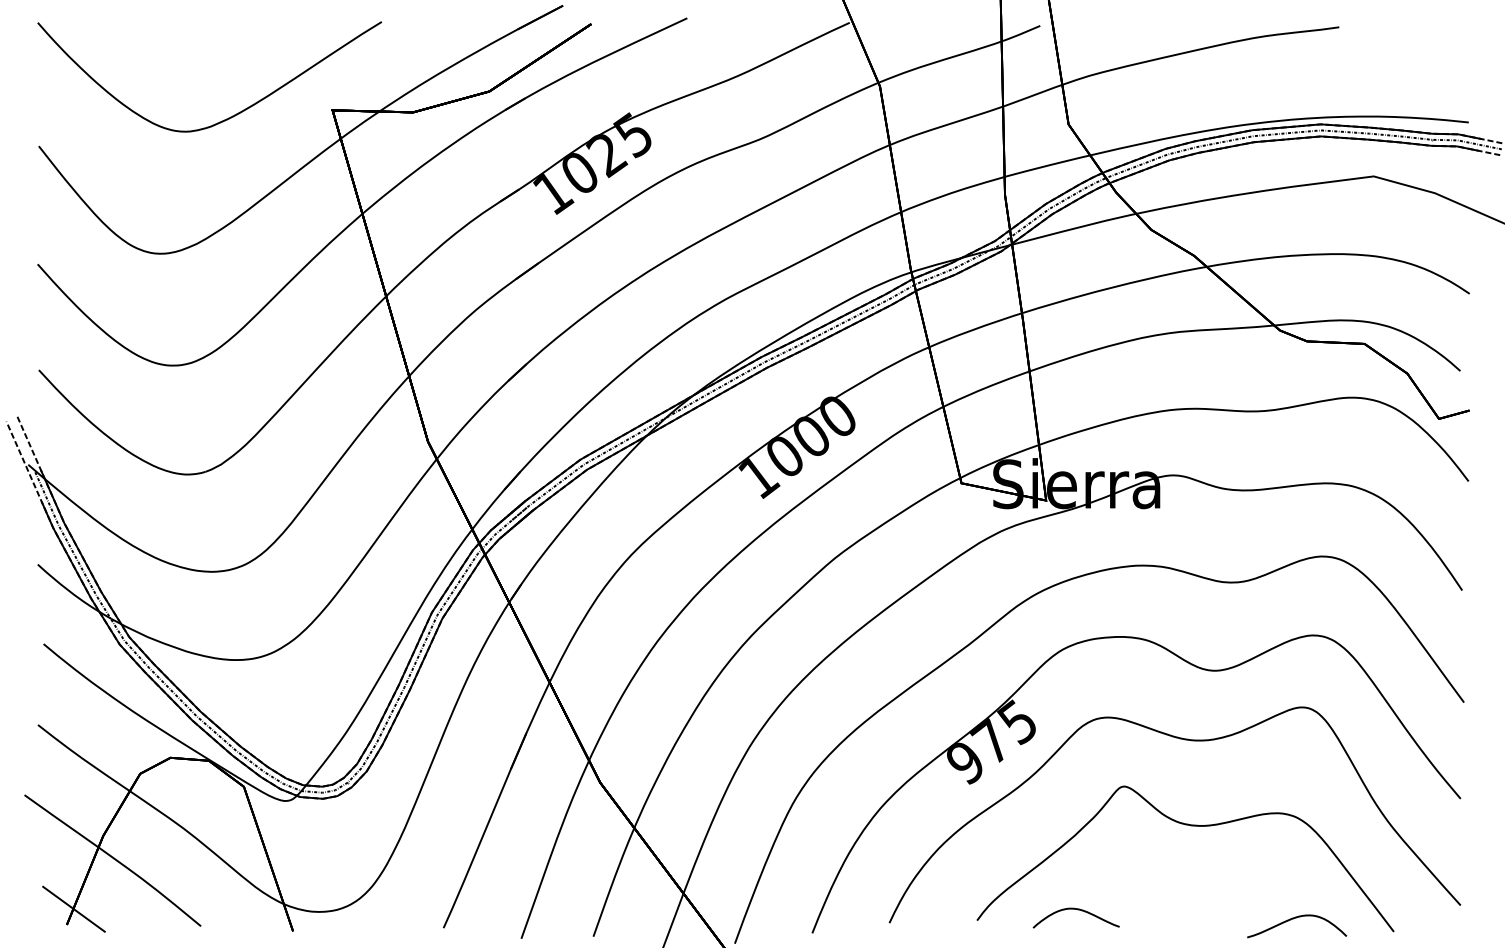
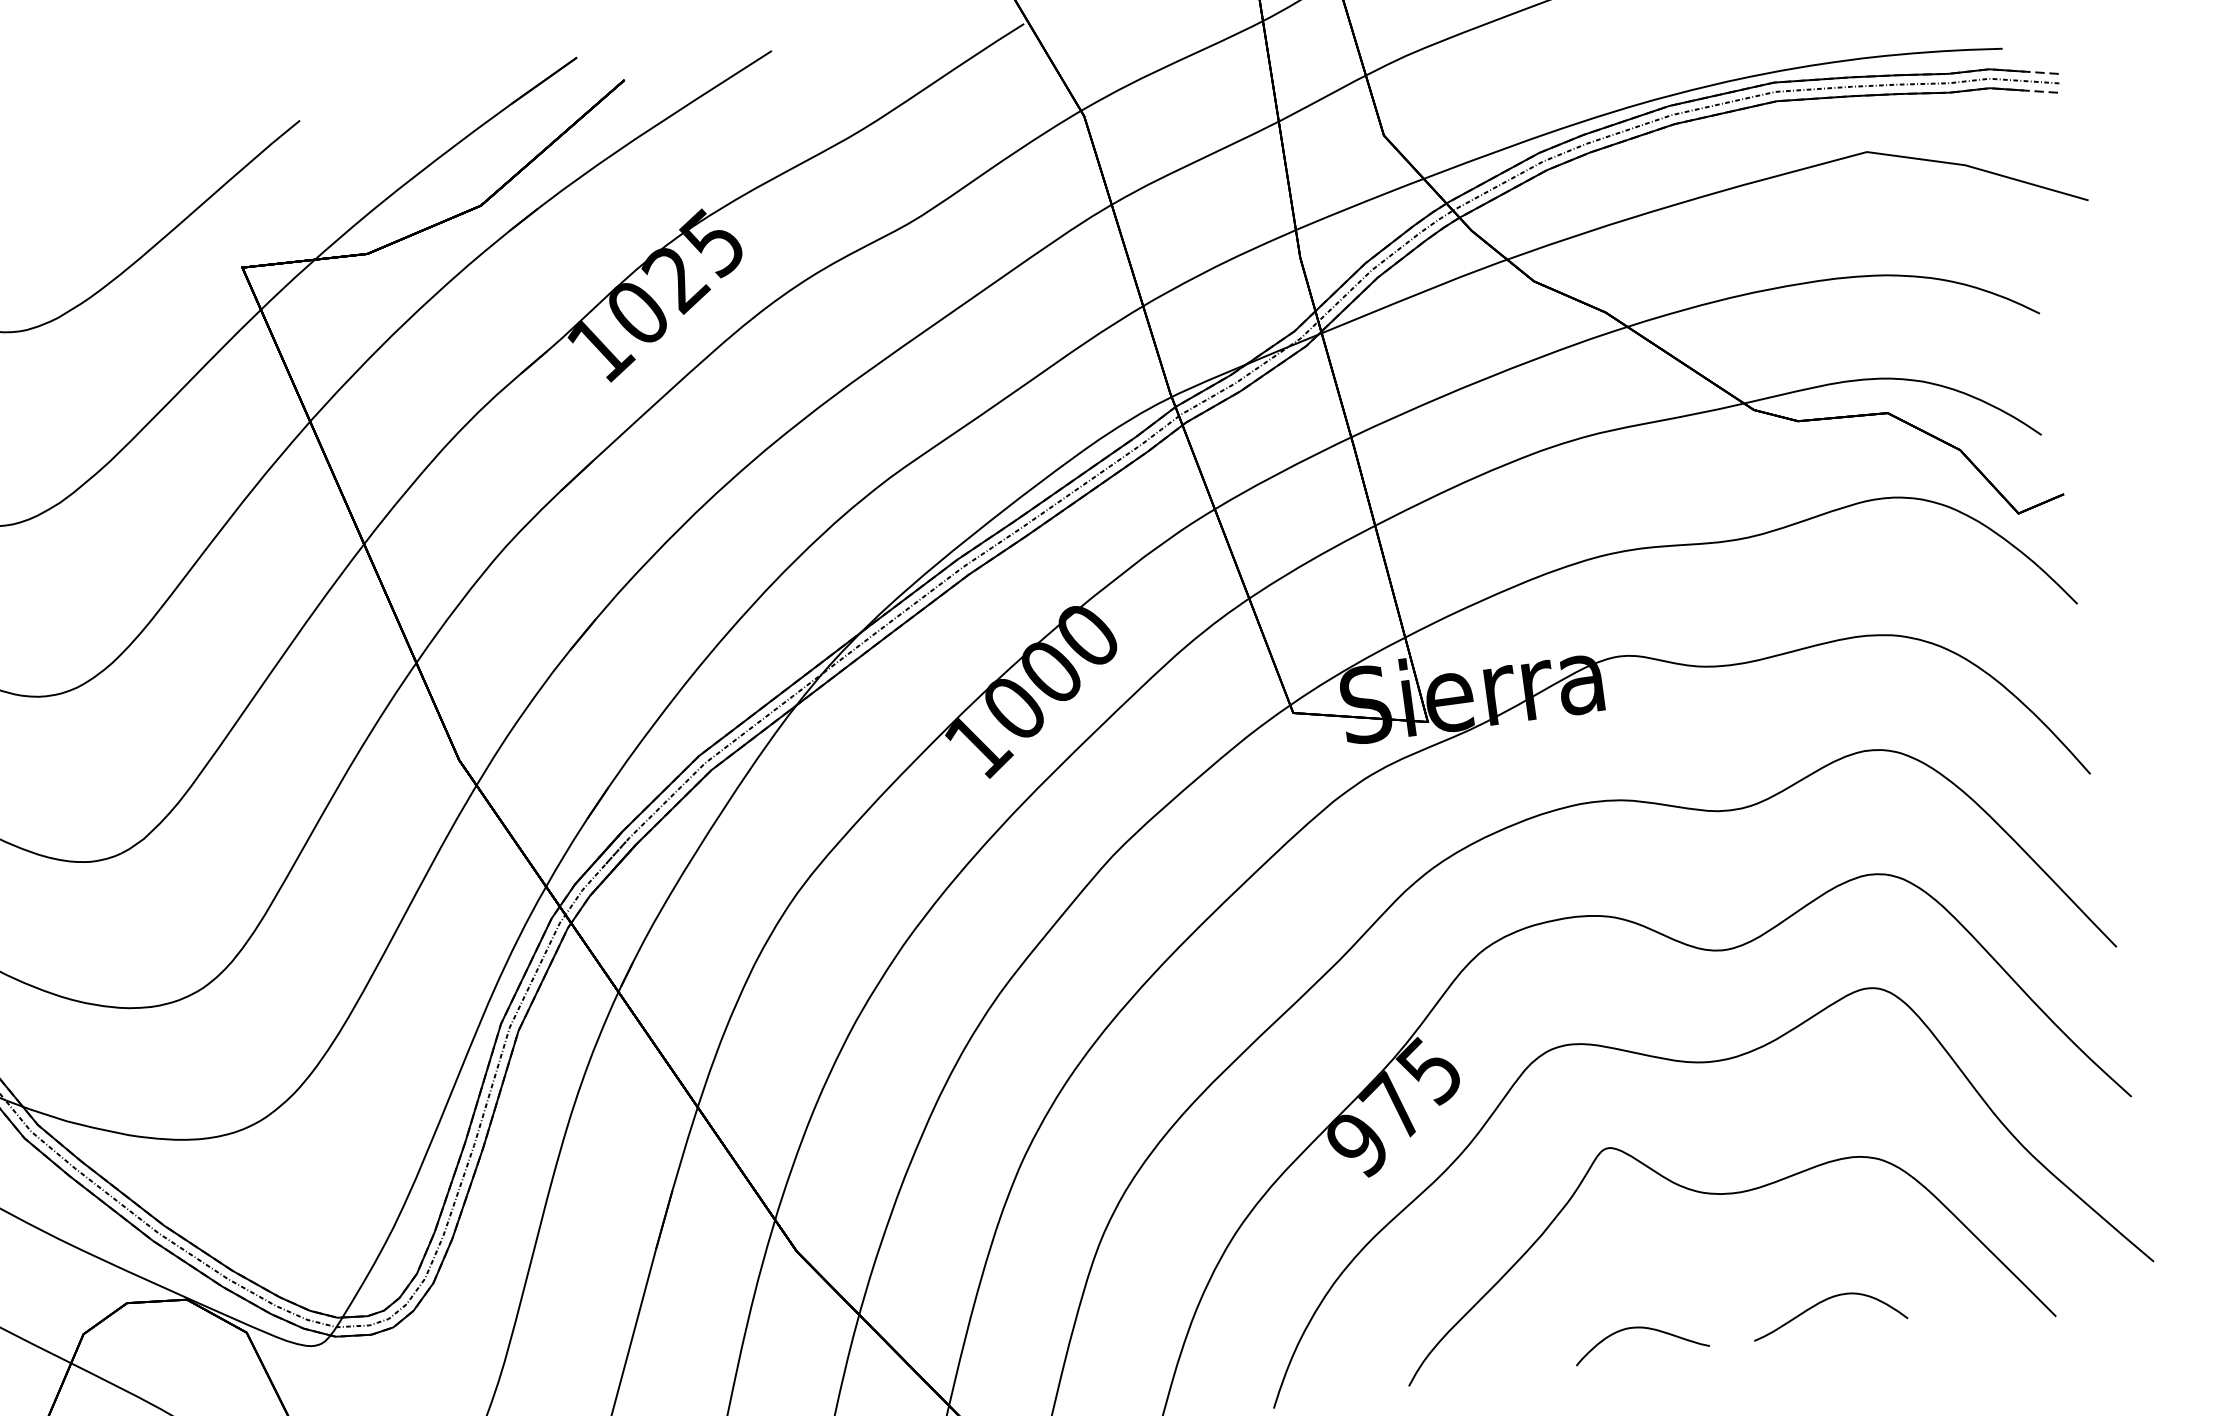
curve: (1077, 910) -> (1641, 1329), moved
curve: (1296, 918) -> (1826, 1301), moved

